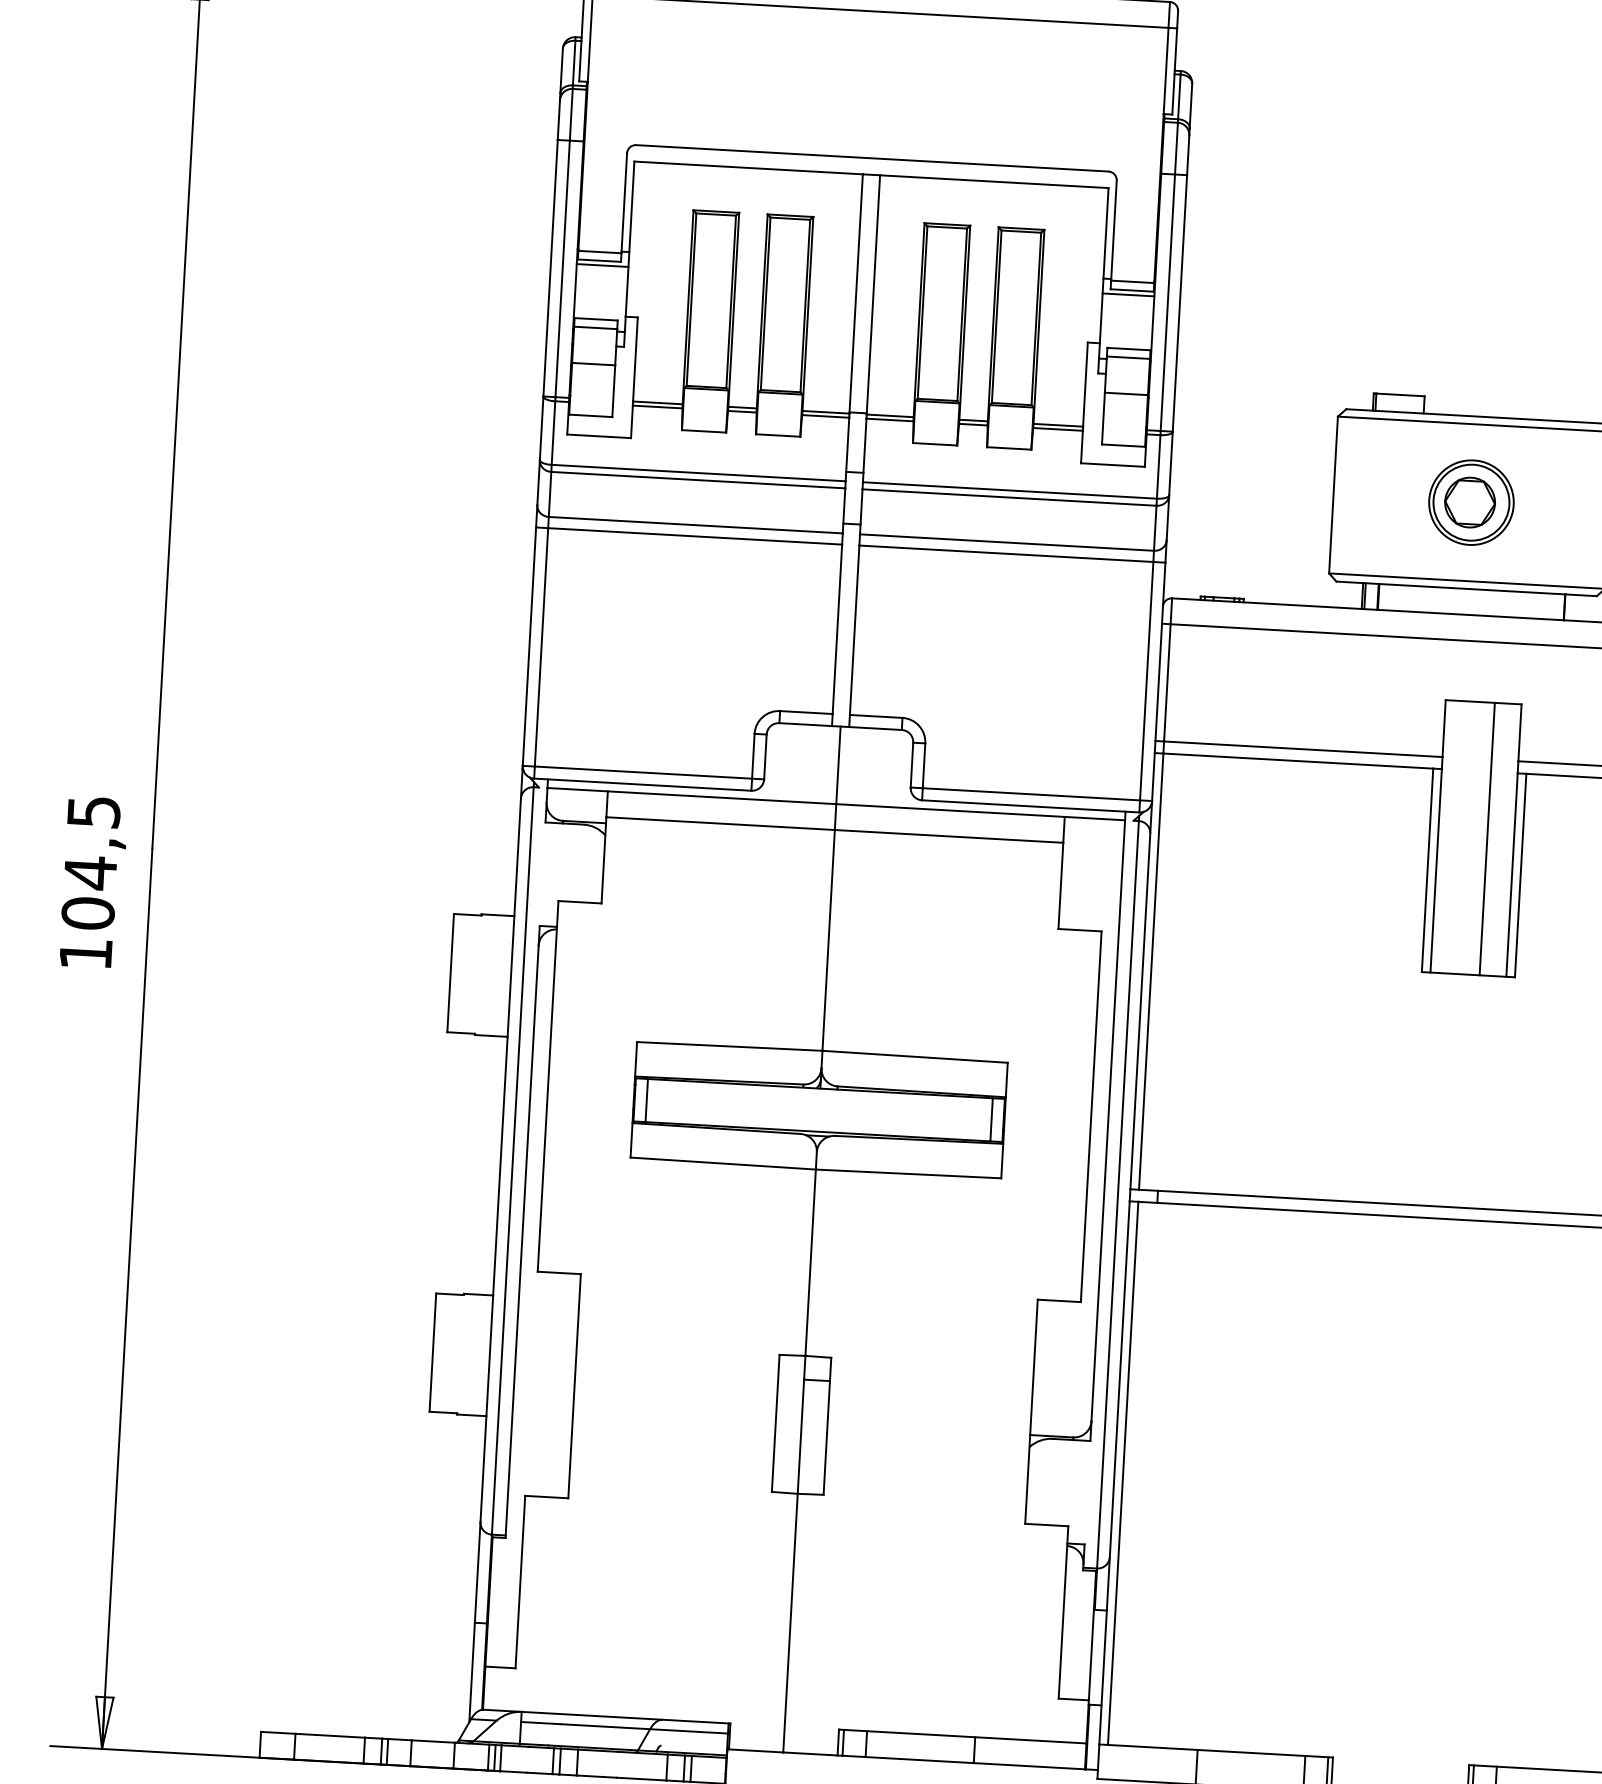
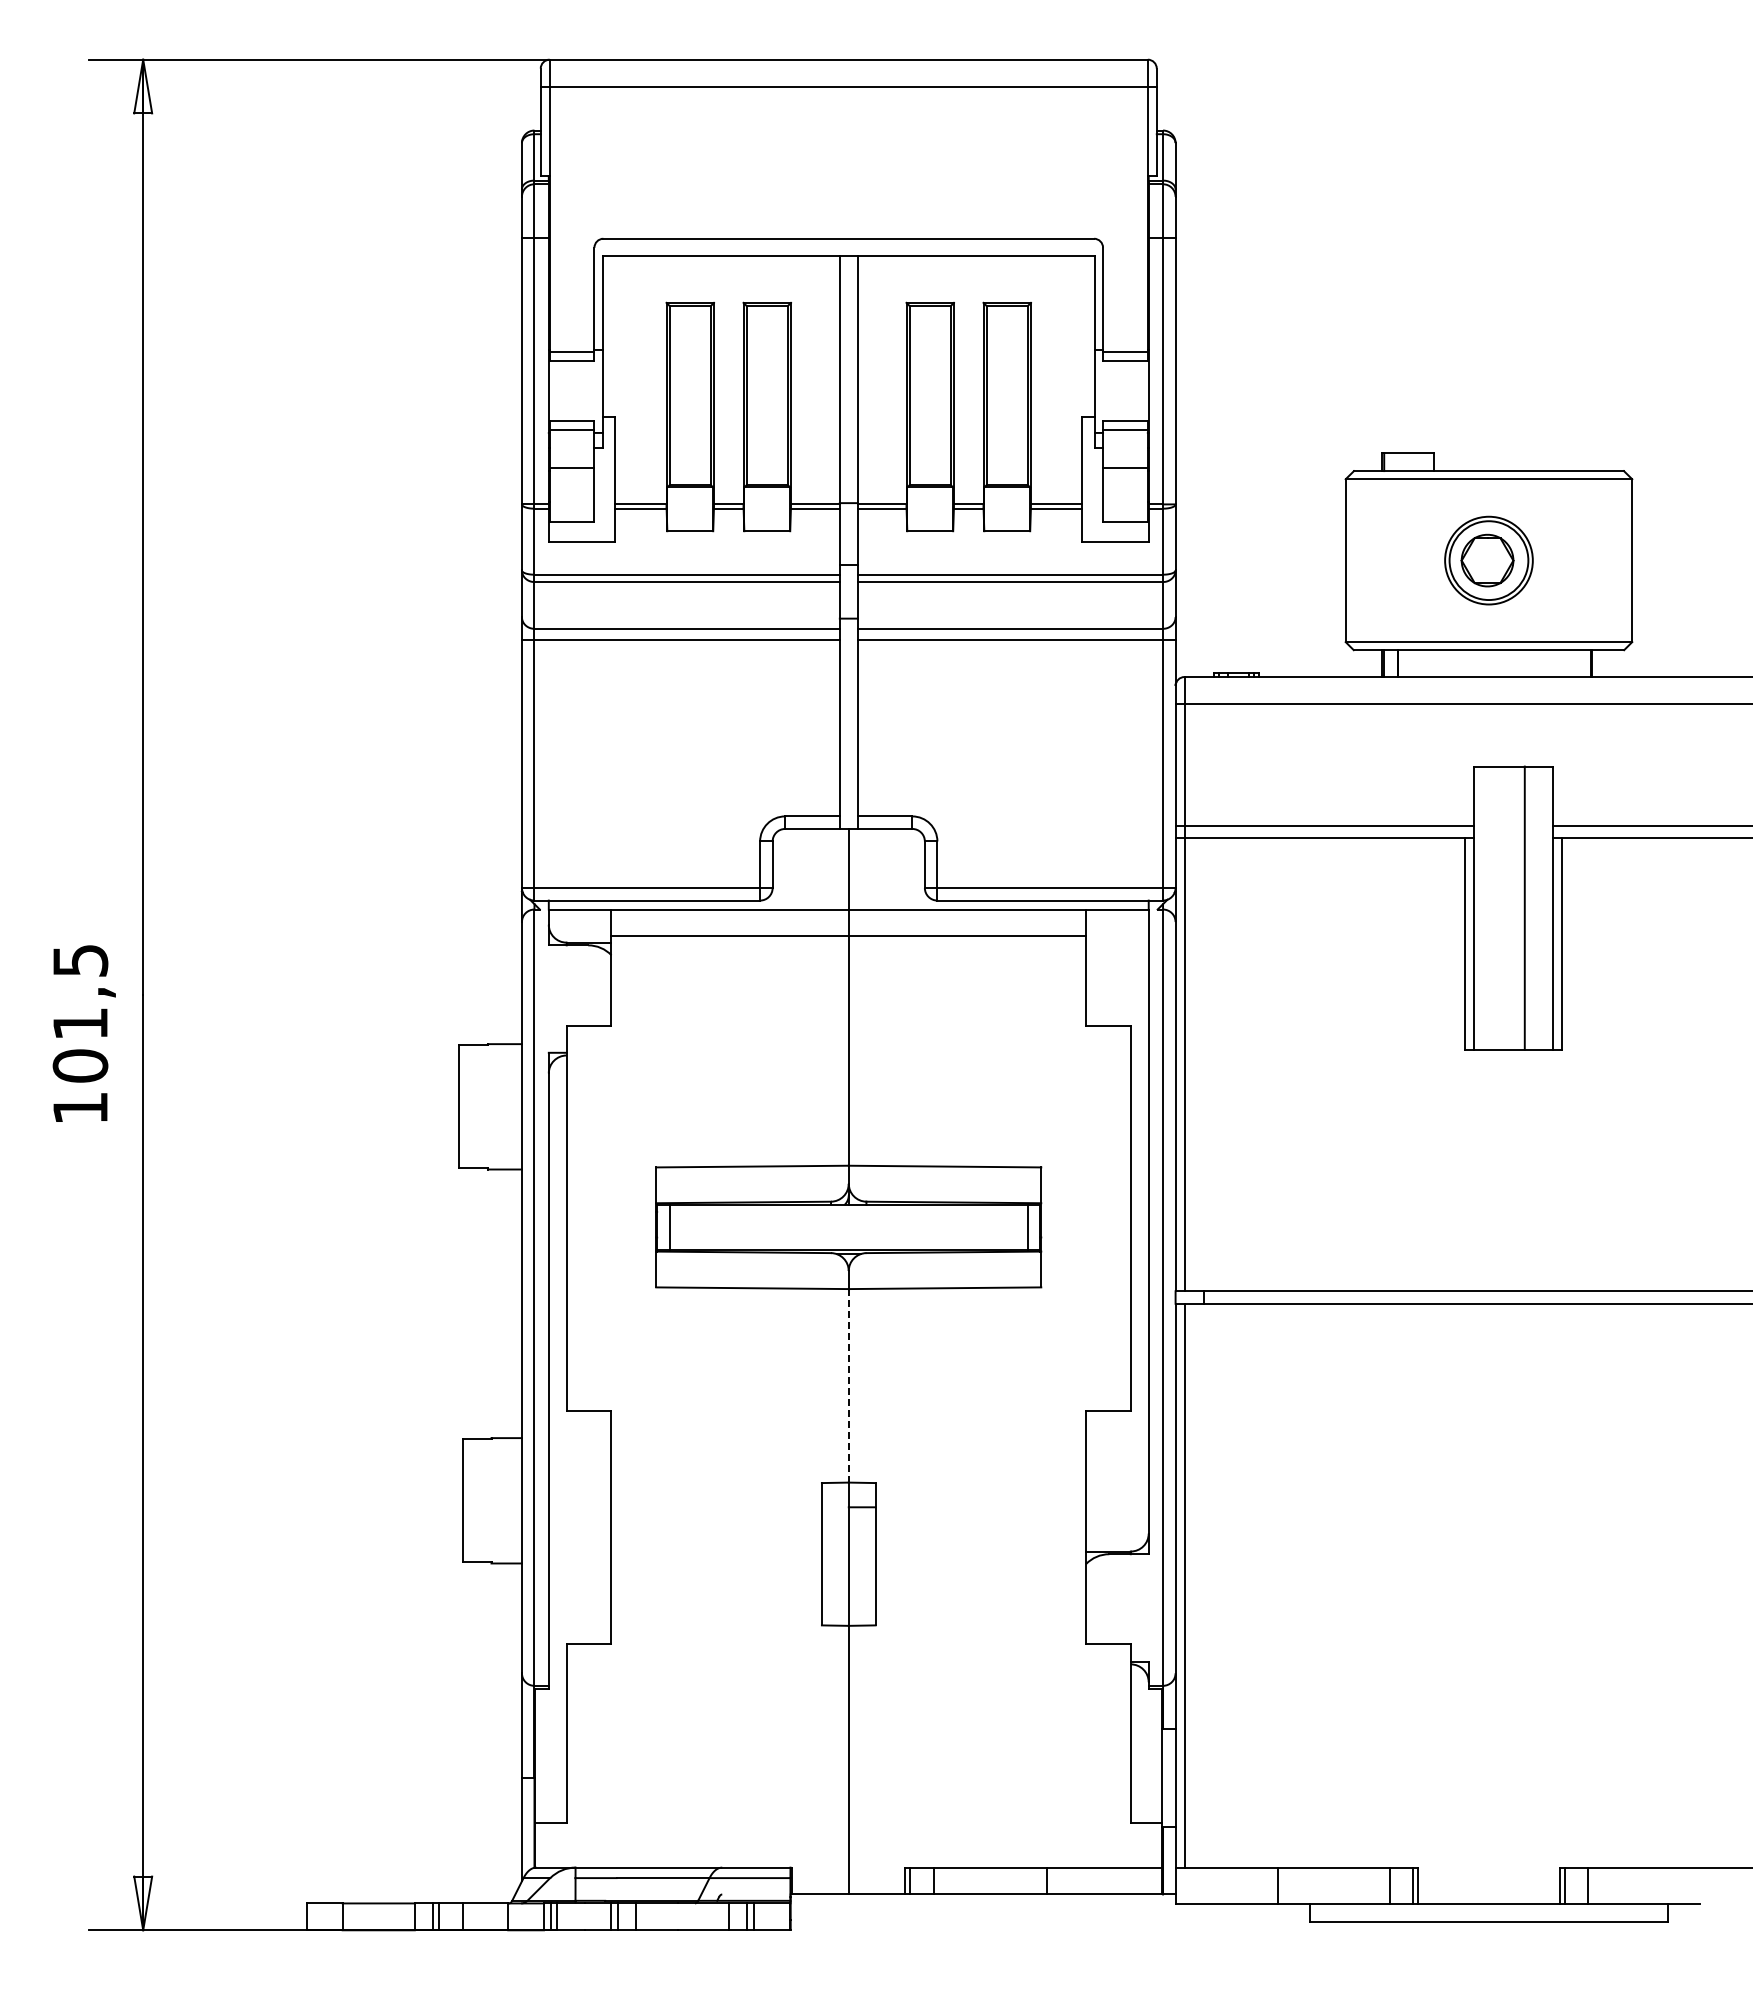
line: (602, 265) -> (575, 365), removed
line: (1128, 295) -> (1121, 365), removed
text: (90, 872) -> (80, 1023), 104,5 -> 101,5
line: (810, 1262) -> (848, 1385), solid -> dashed

